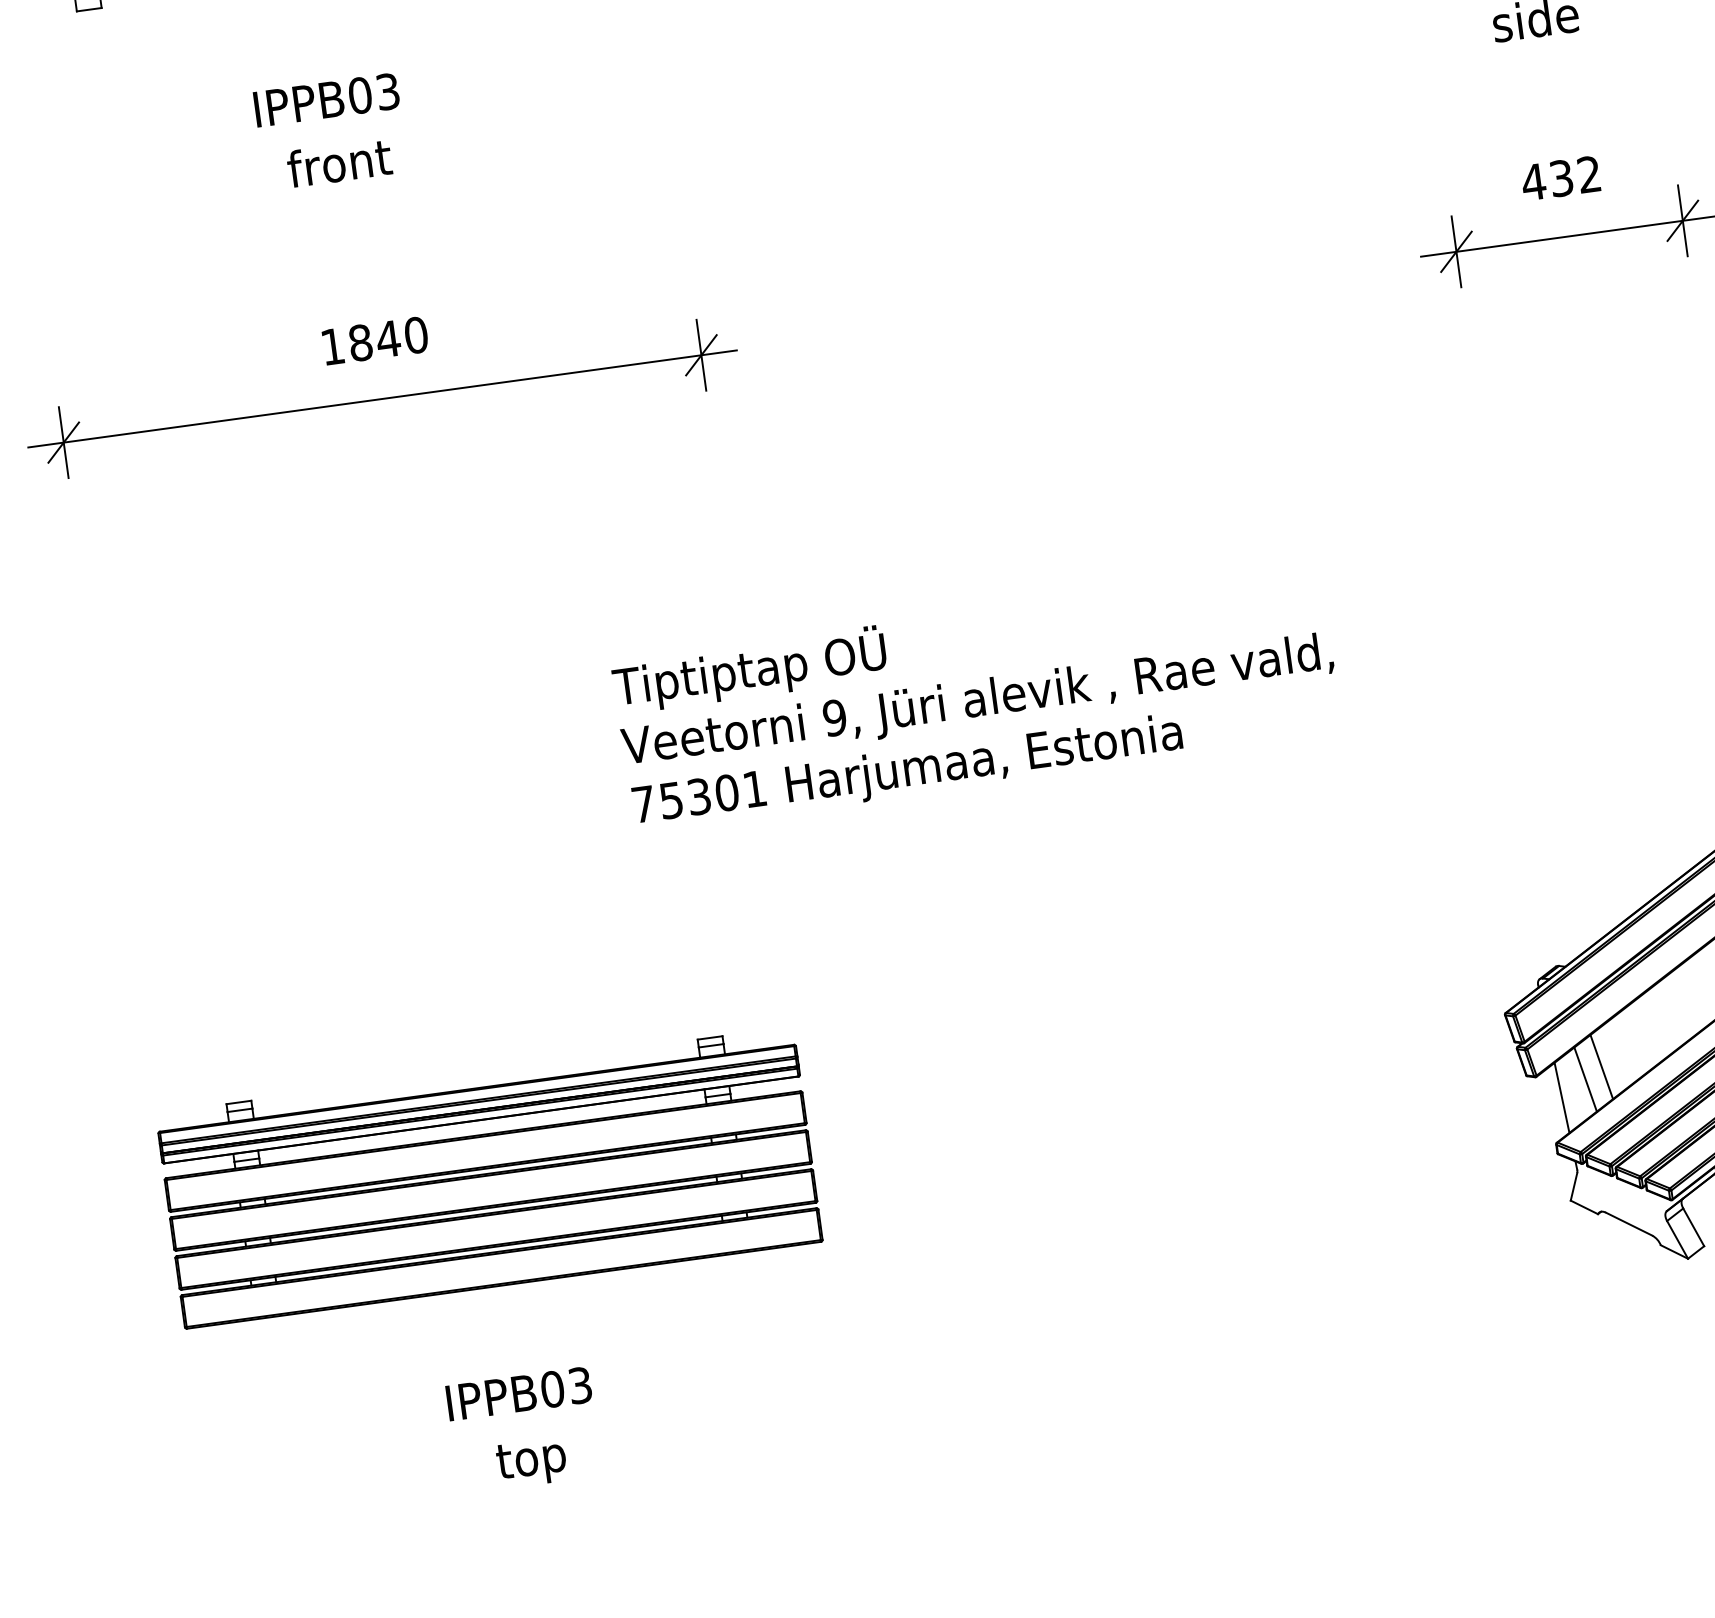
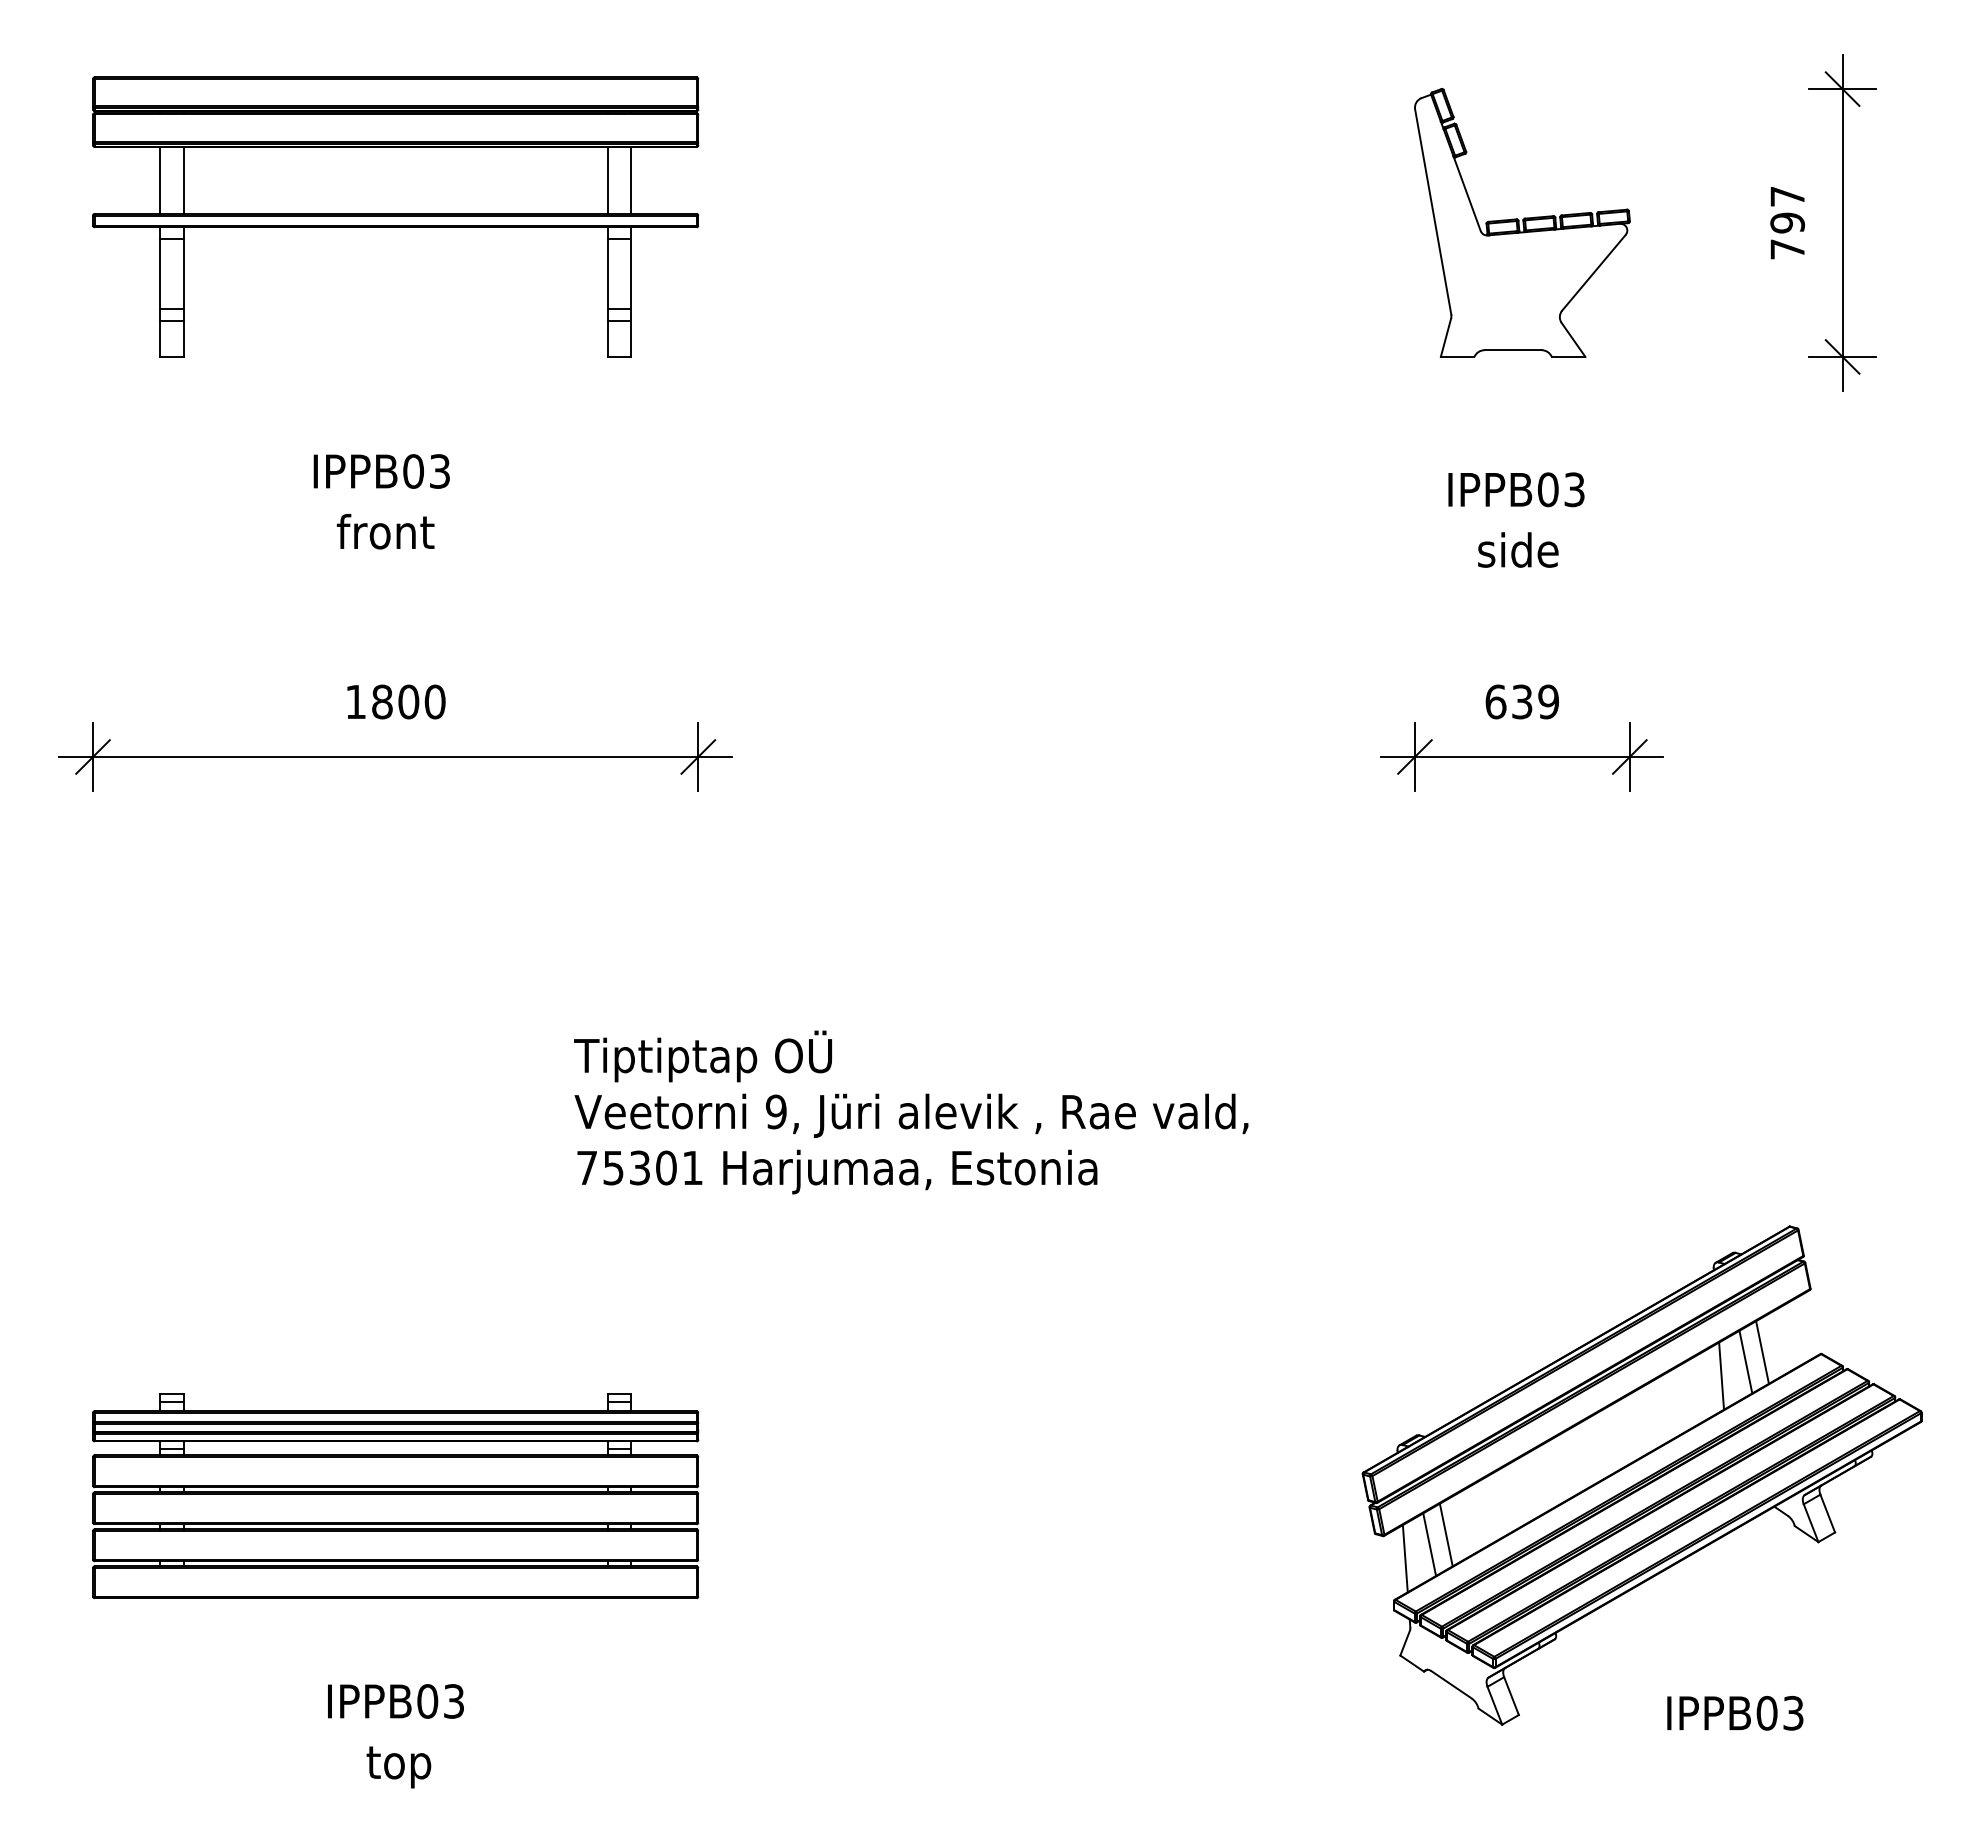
text: (1560, 178) -> (1521, 701), 432 -> 639
text: (388, 338) -> (408, 701), 1840 -> 1800

